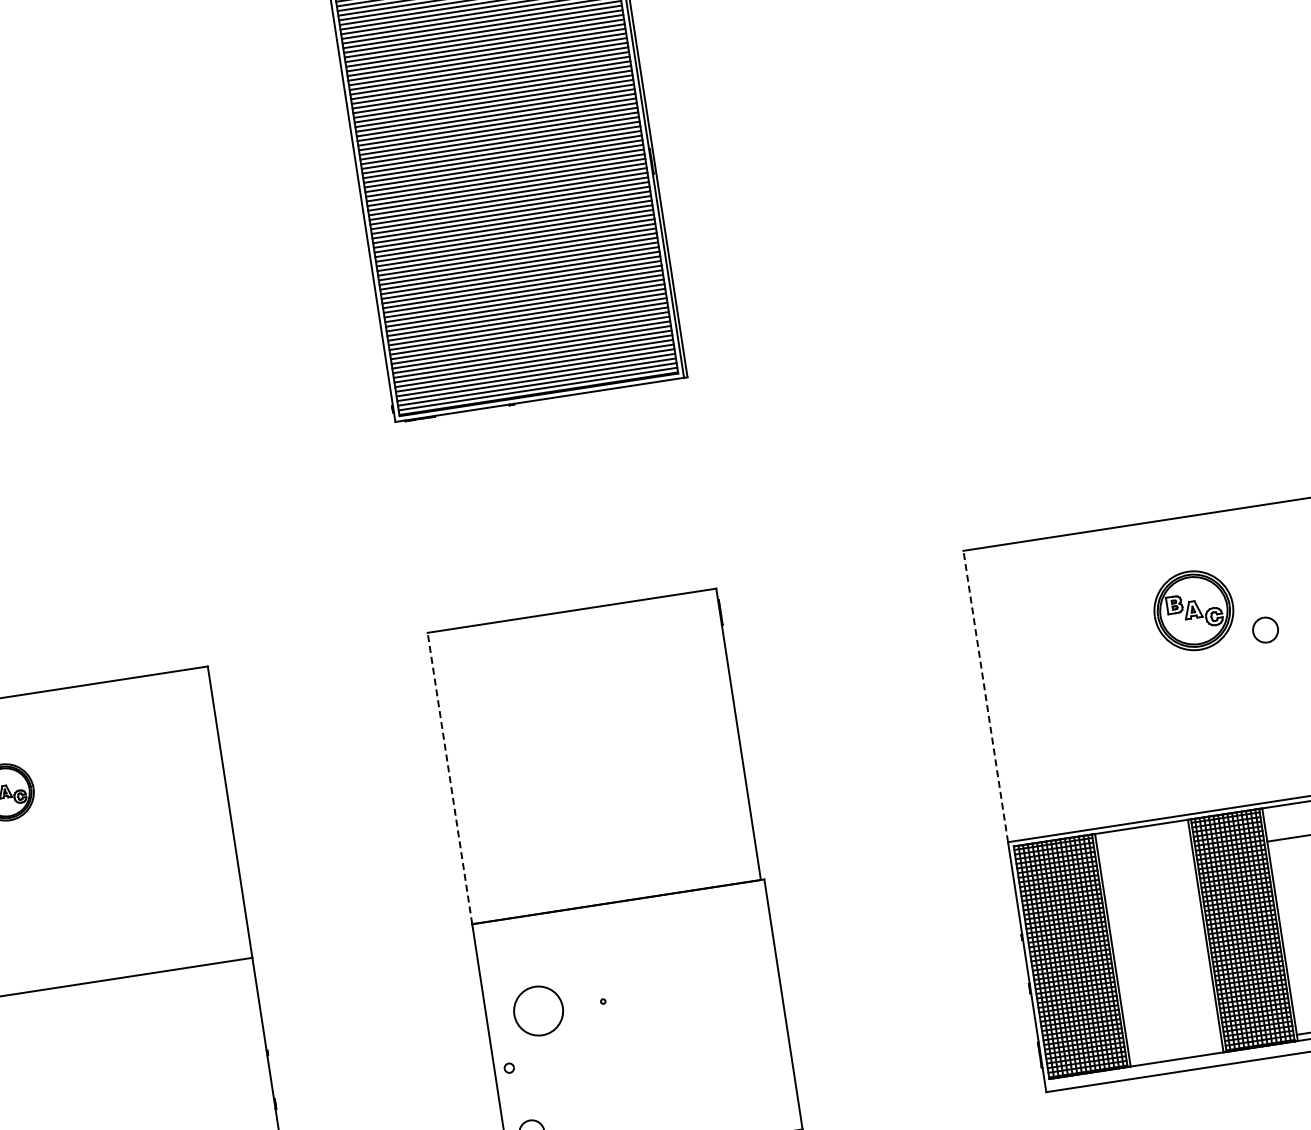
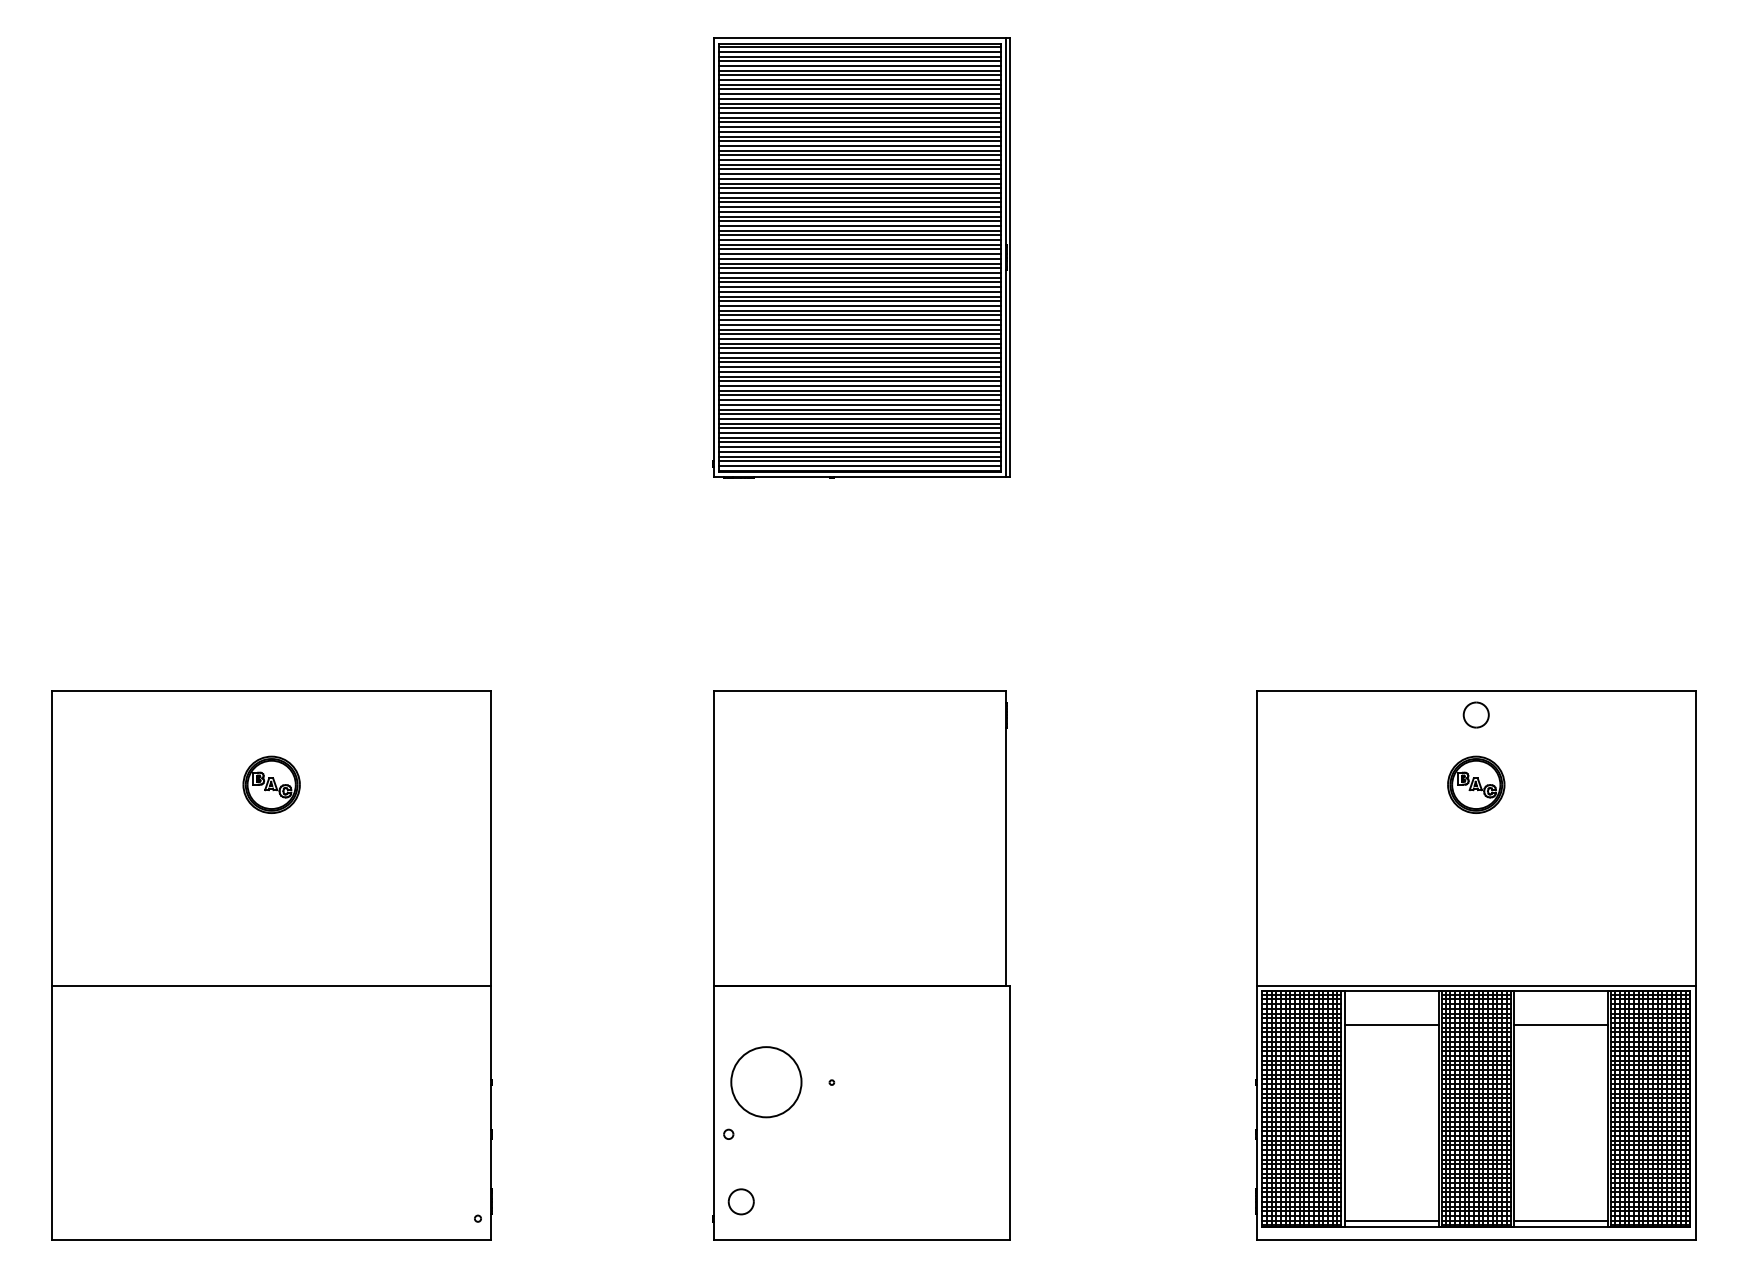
part: (1194, 610) -> (1476, 784), size x0.71
part: (1264, 629) -> (1475, 714), moved
line: (986, 696) -> (1257, 838), dashed -> solid
line: (449, 778) -> (713, 838), dashed -> solid
line: (1146, 859) -> (1391, 1024), added
circle: (538, 1011) -> (766, 1082), size x1.43
line: (1176, 1053) -> (1391, 1220), added

